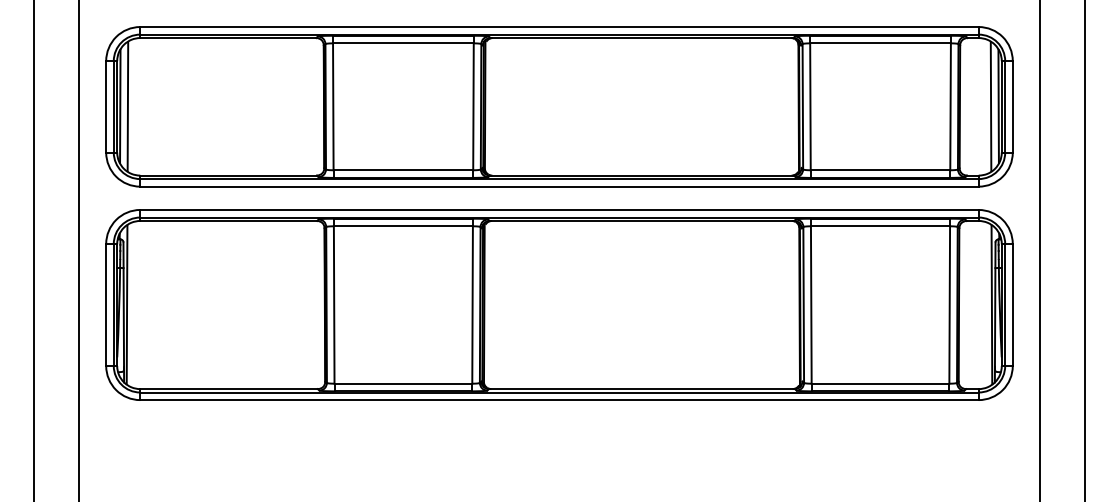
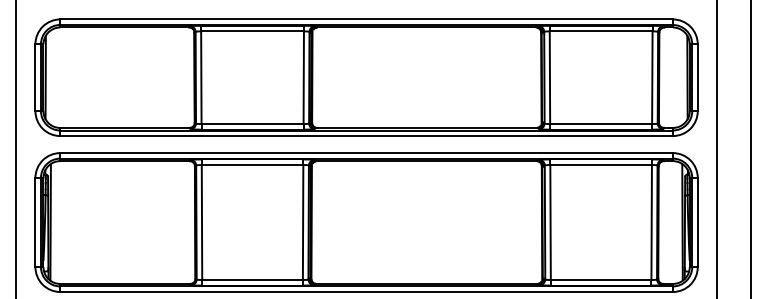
line: (127, 106) -> (50, 77), removed
line: (990, 106) -> (681, 77), removed

